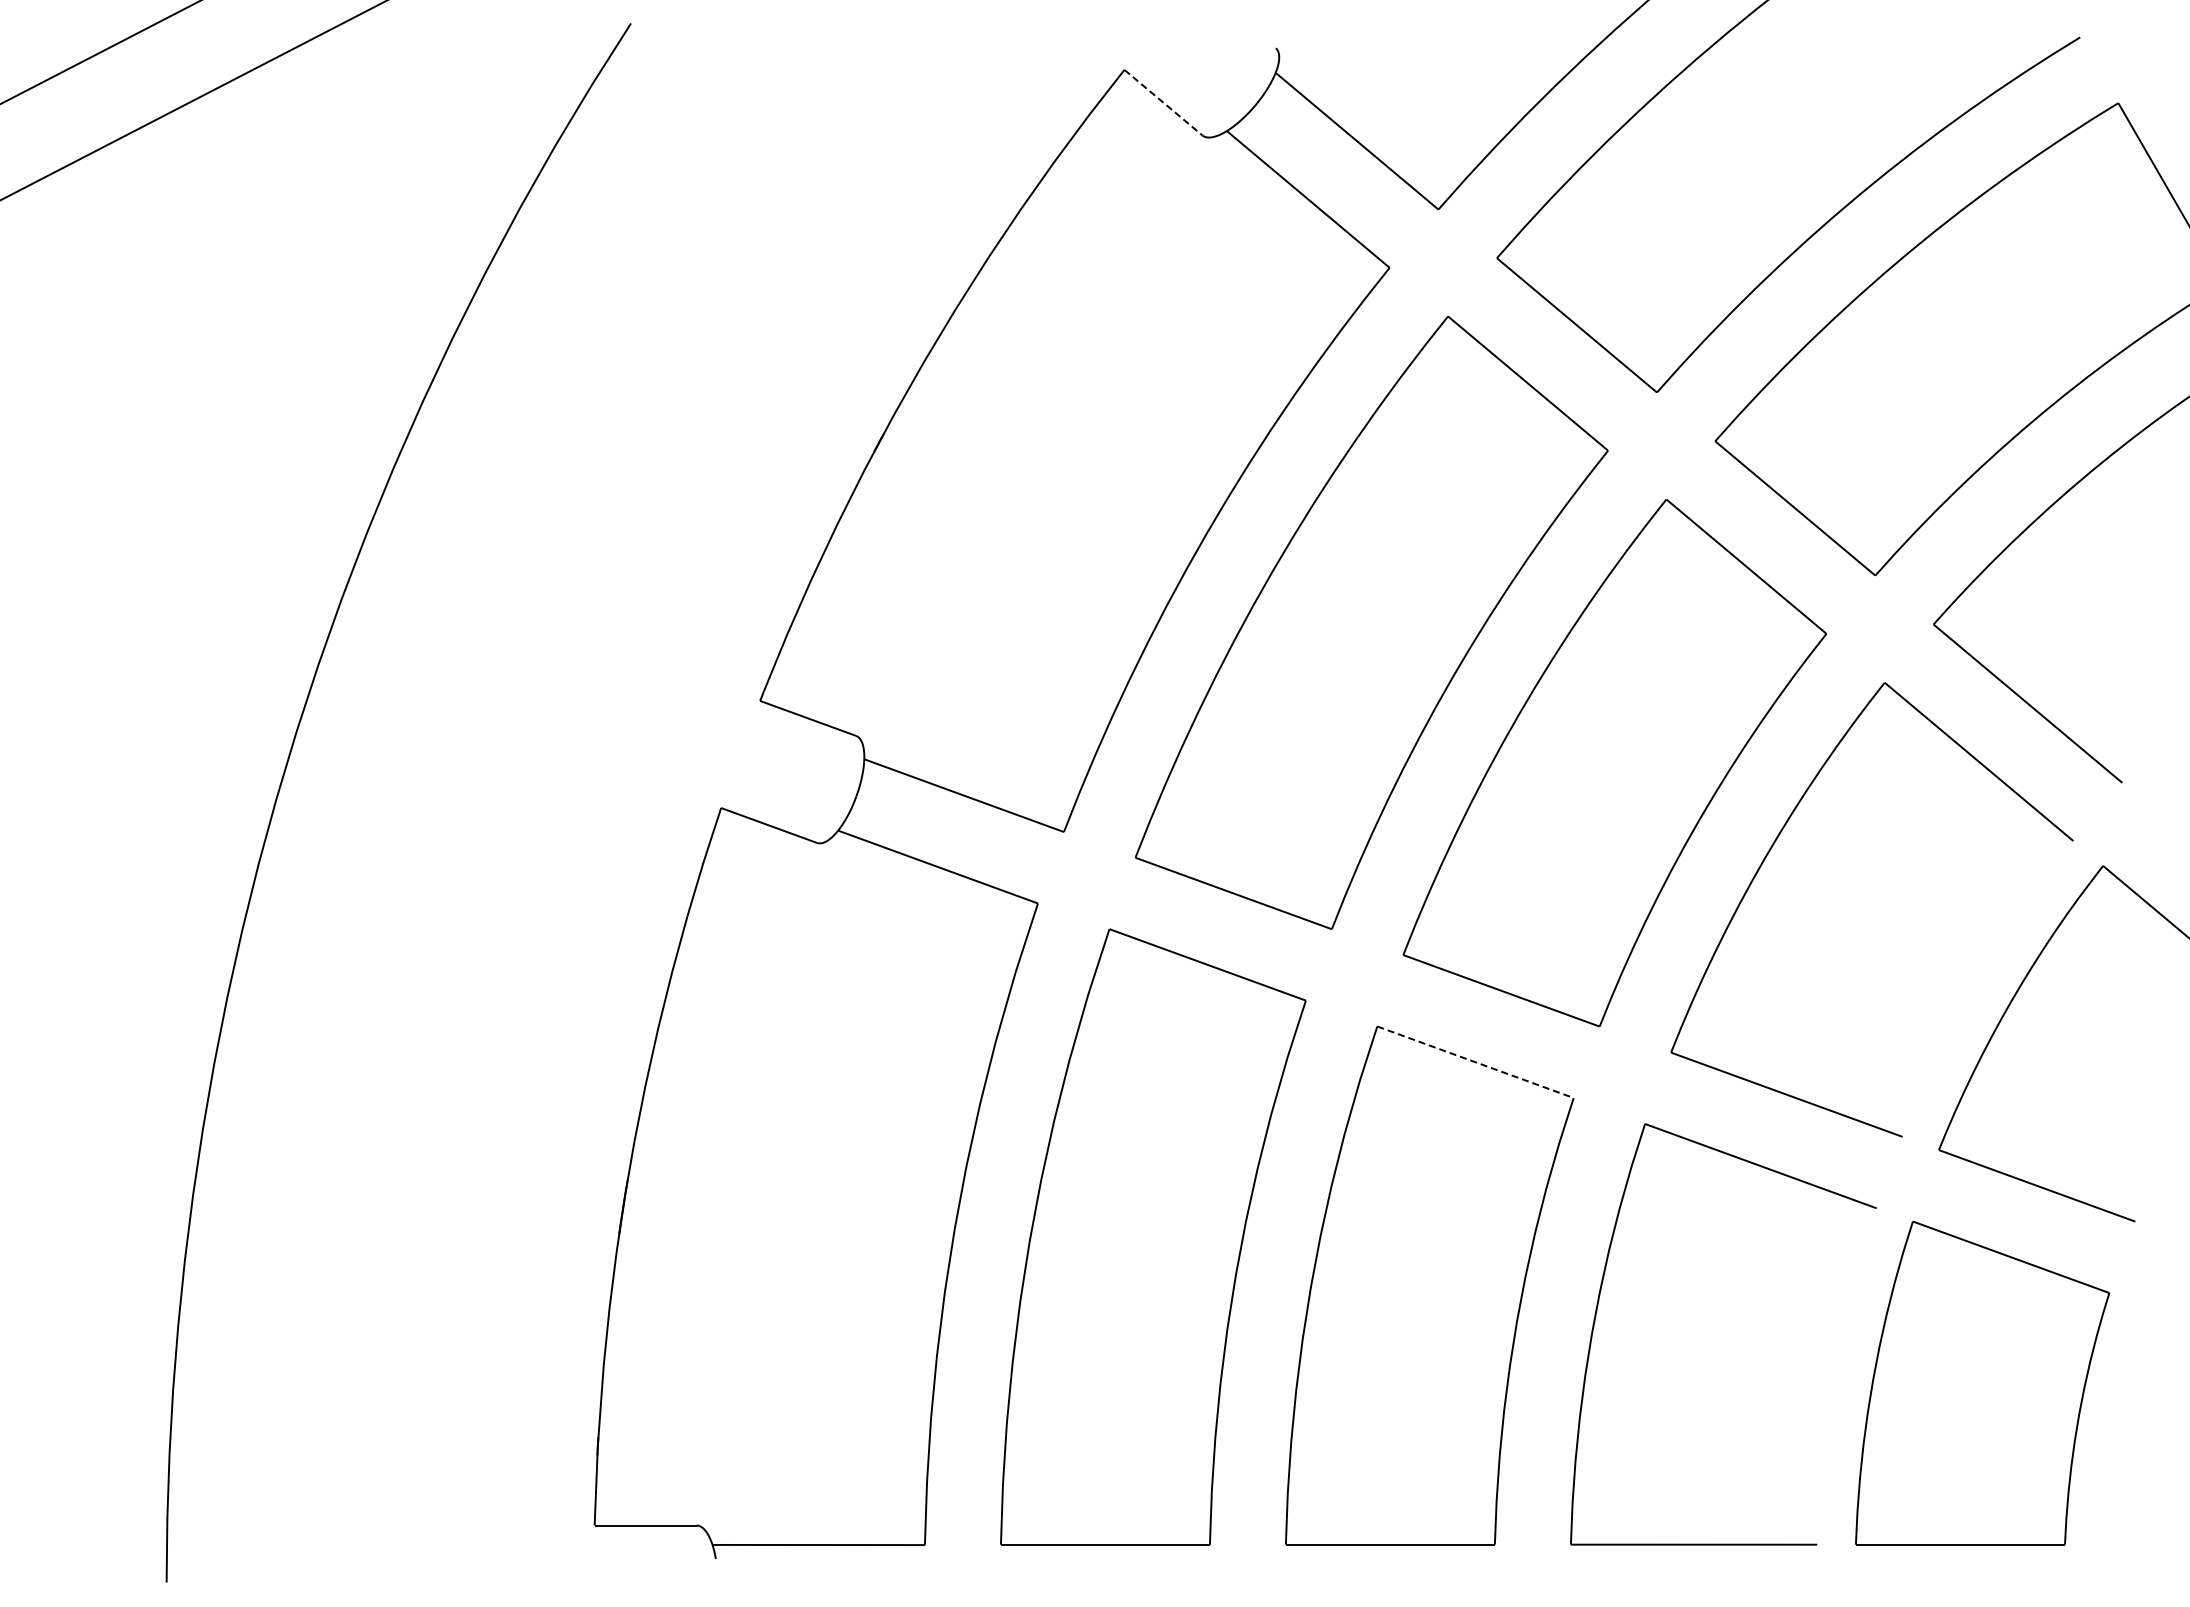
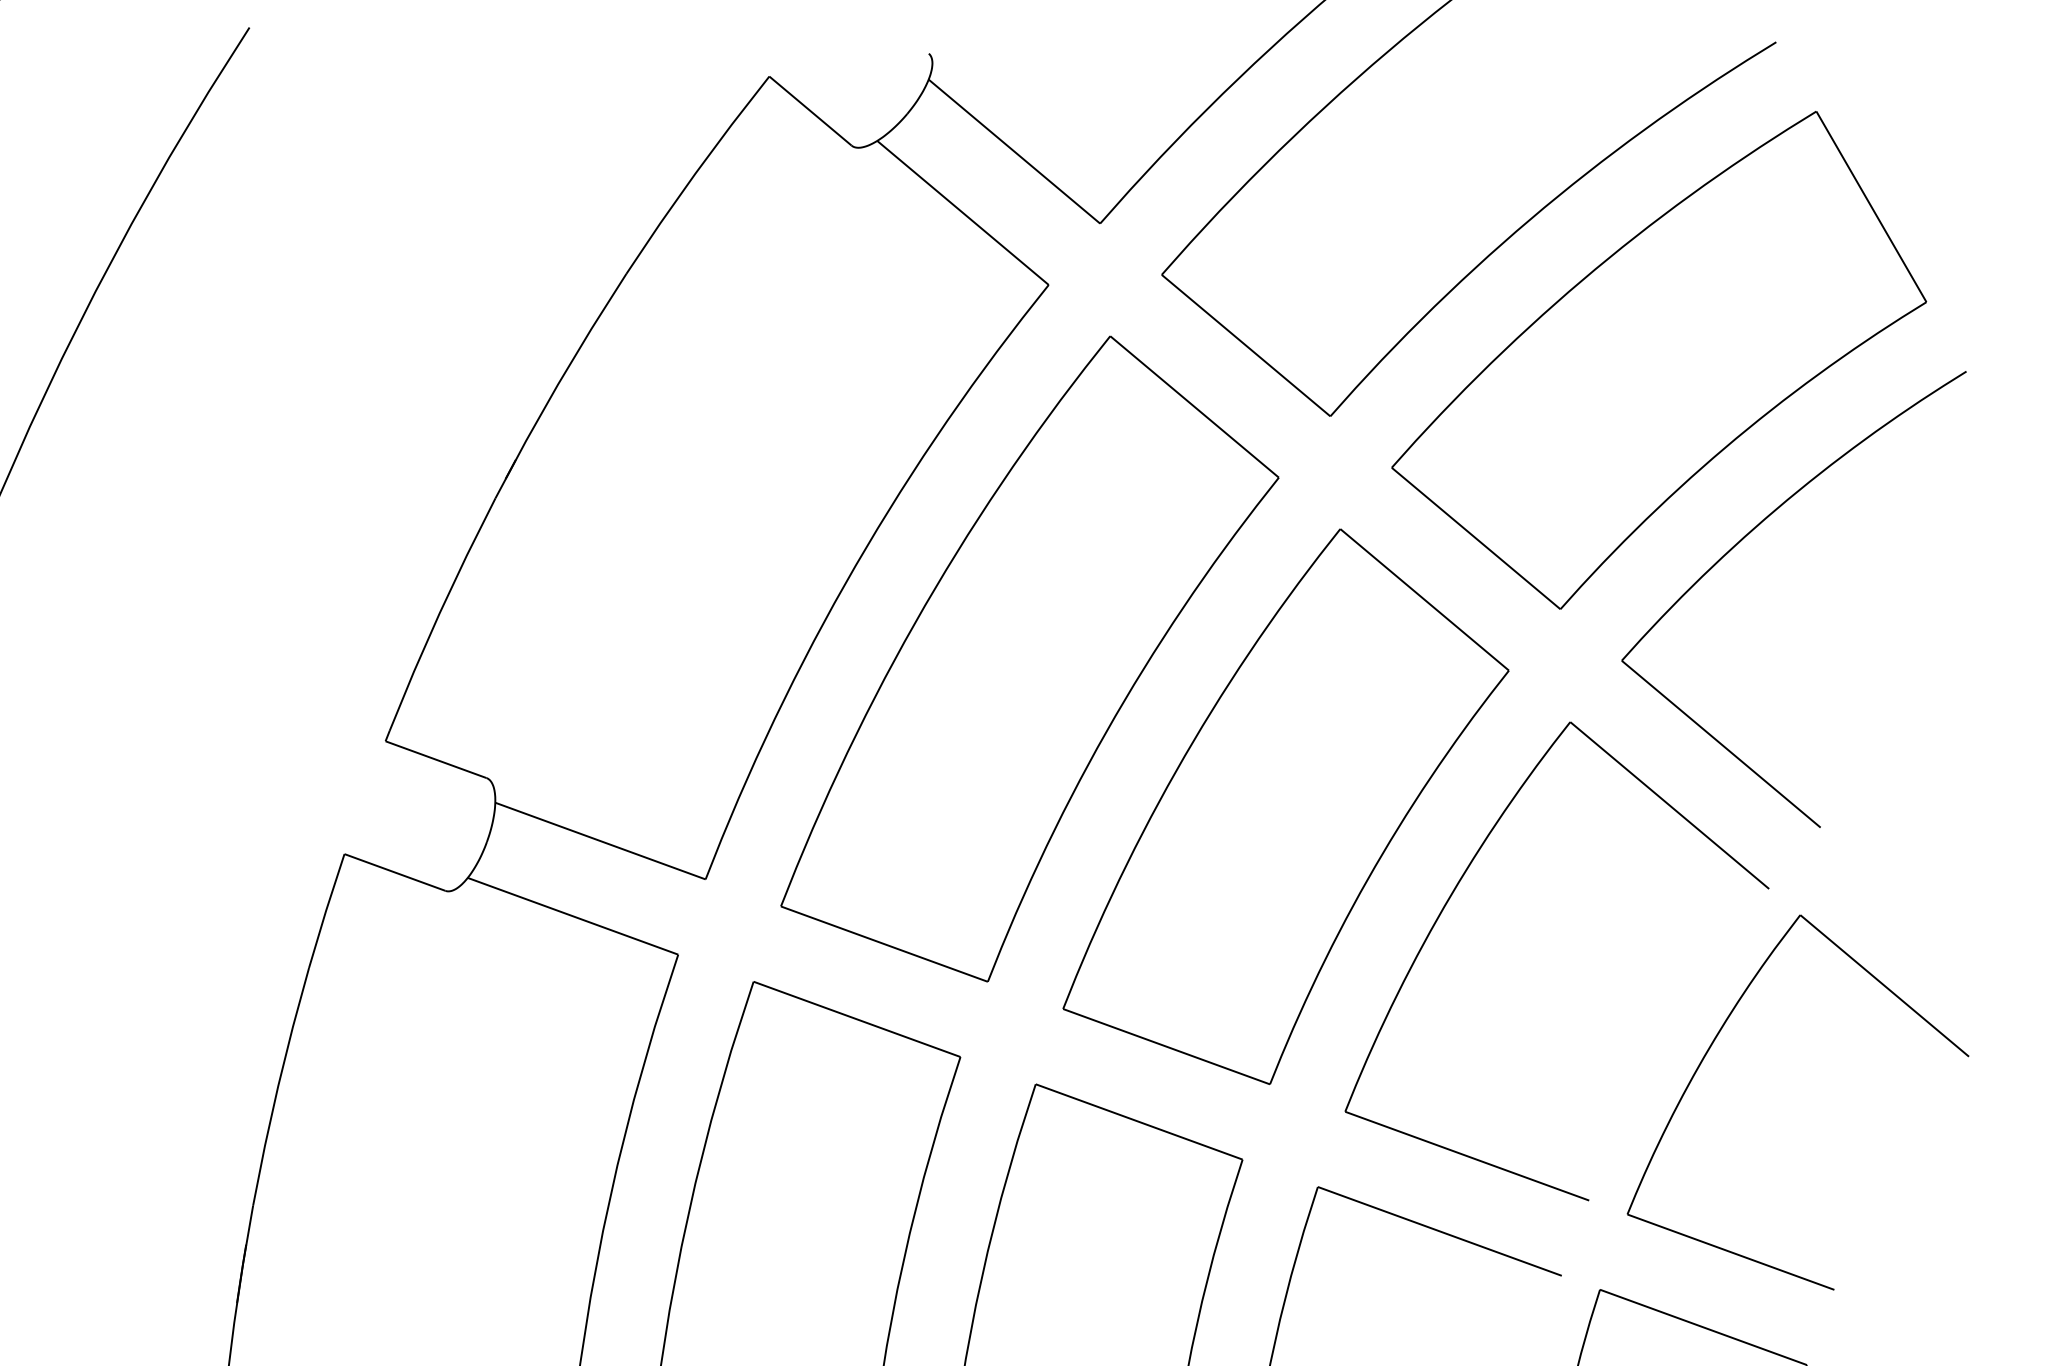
line: (1163, 102) -> (810, 110), dashed -> solid
line: (1475, 1062) -> (1139, 1122), dashed -> solid

